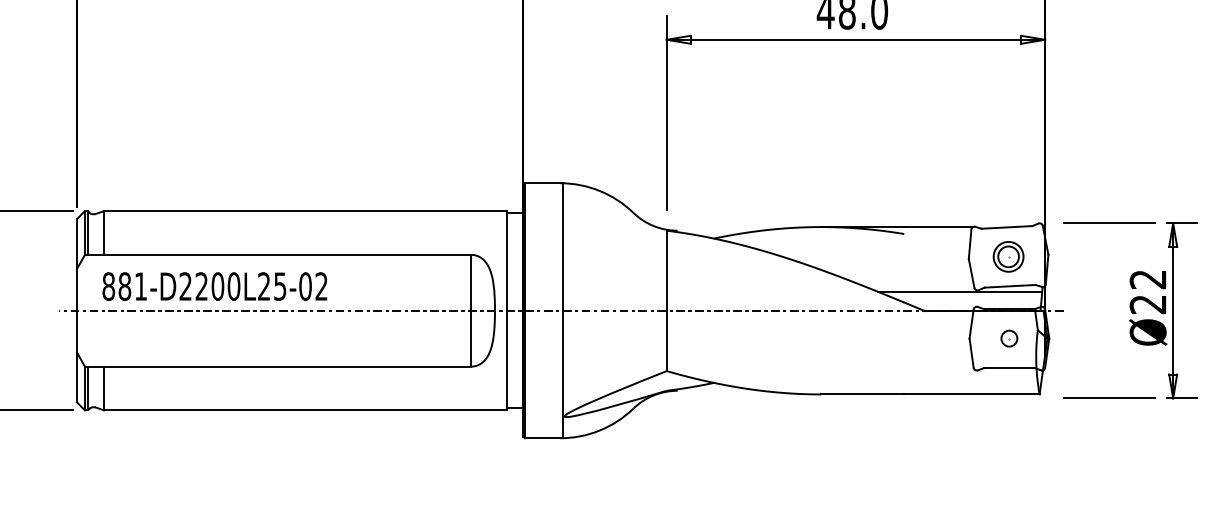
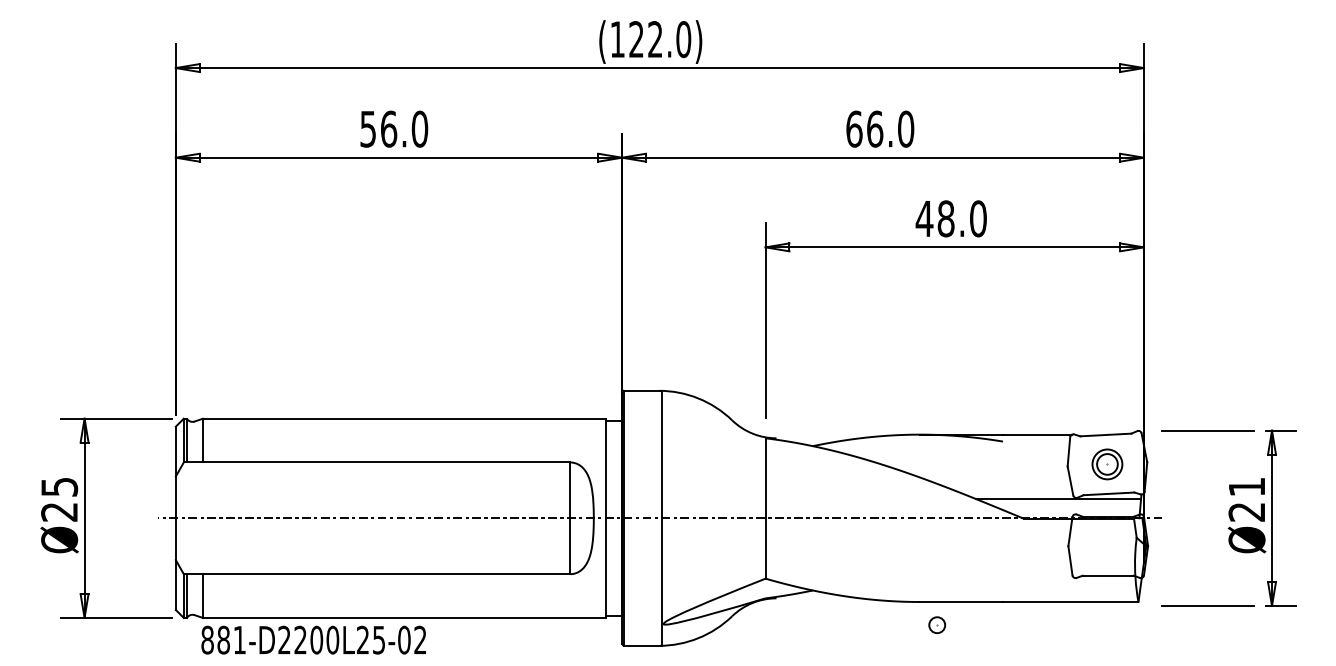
text: (1147, 279) -> (1246, 487), Ø22 -> Ø21
text: (214, 285) -> (313, 639), moved
part: (1009, 338) -> (937, 625), moved

